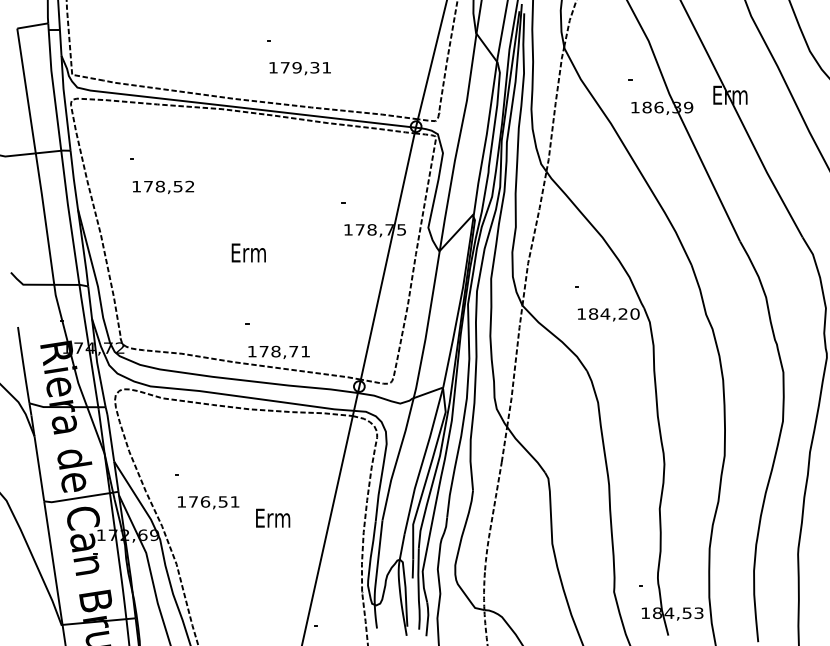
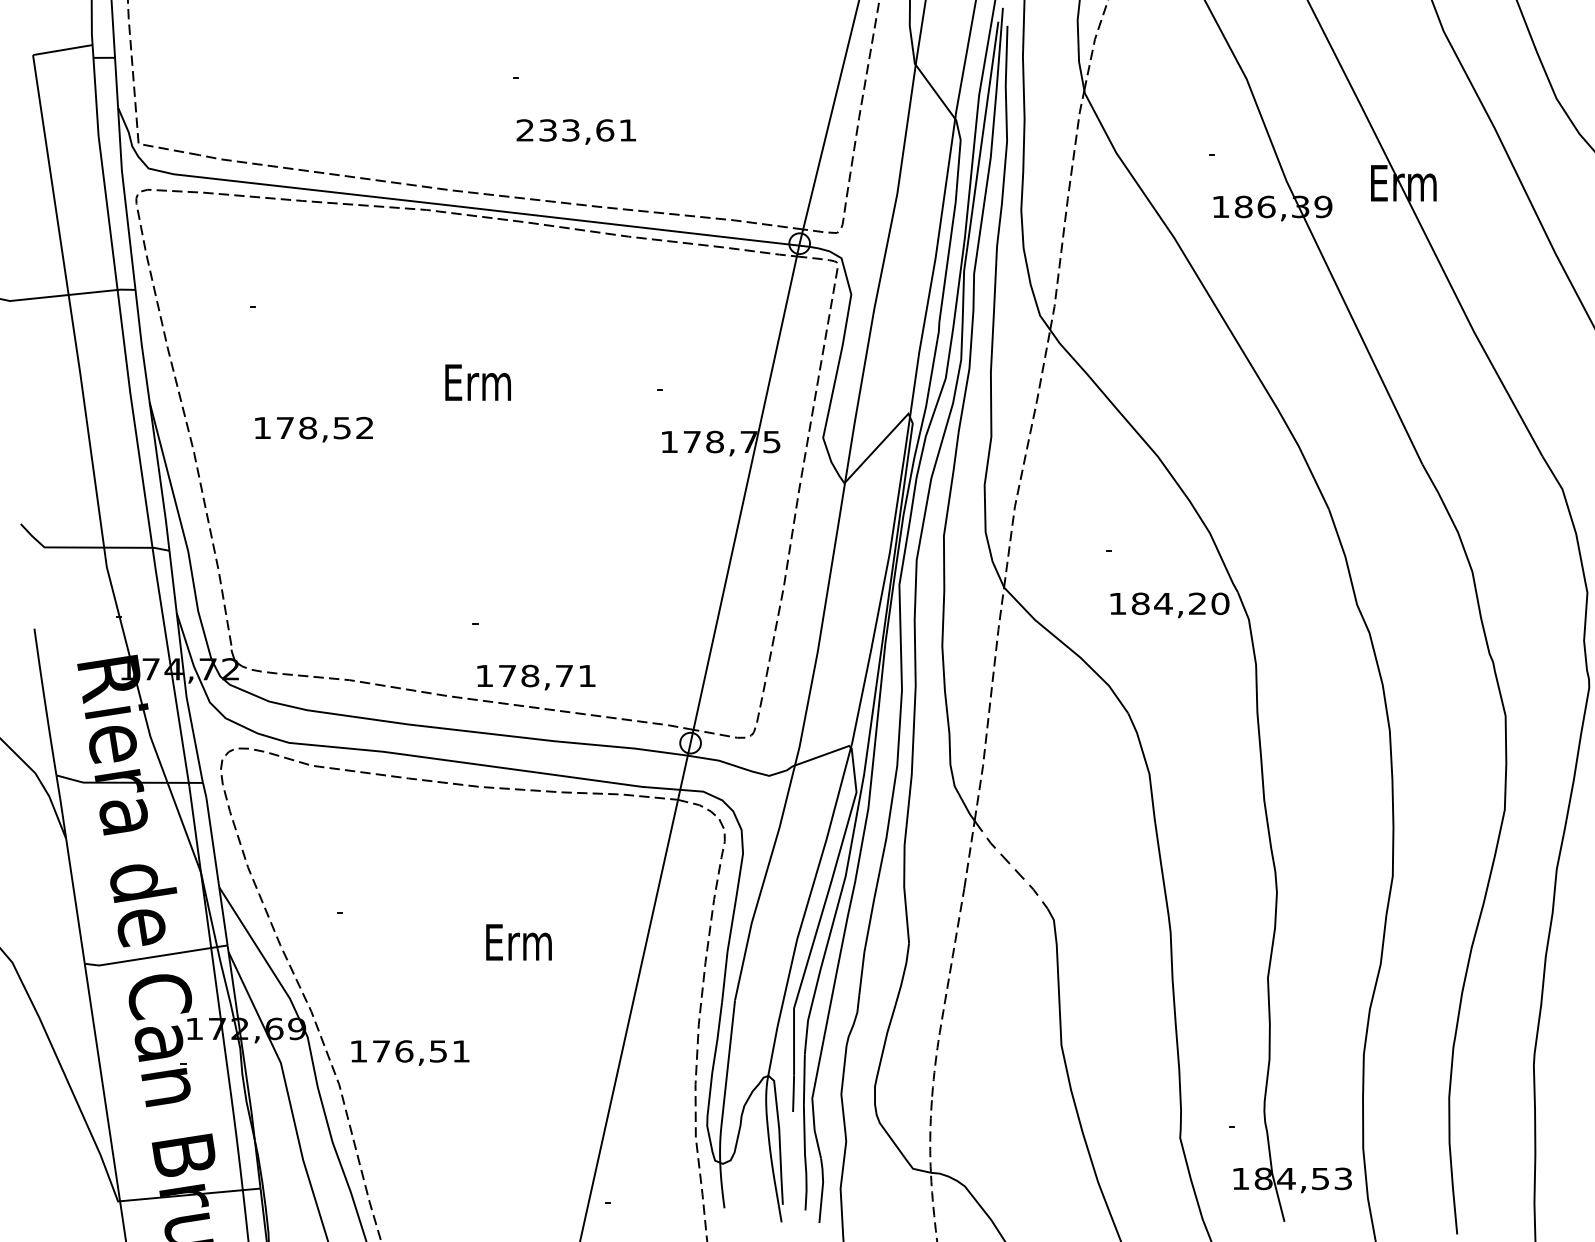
text: (294, 67) -> (565, 129), 179,31 -> 233,61
text: (163, 187) -> (314, 429), moved
text: (248, 252) -> (477, 381), moved
line: (526, 450) -> (1011, 866), solid -> dashed
text: (208, 502) -> (410, 1052), moved
text: (273, 517) -> (519, 941), moved

